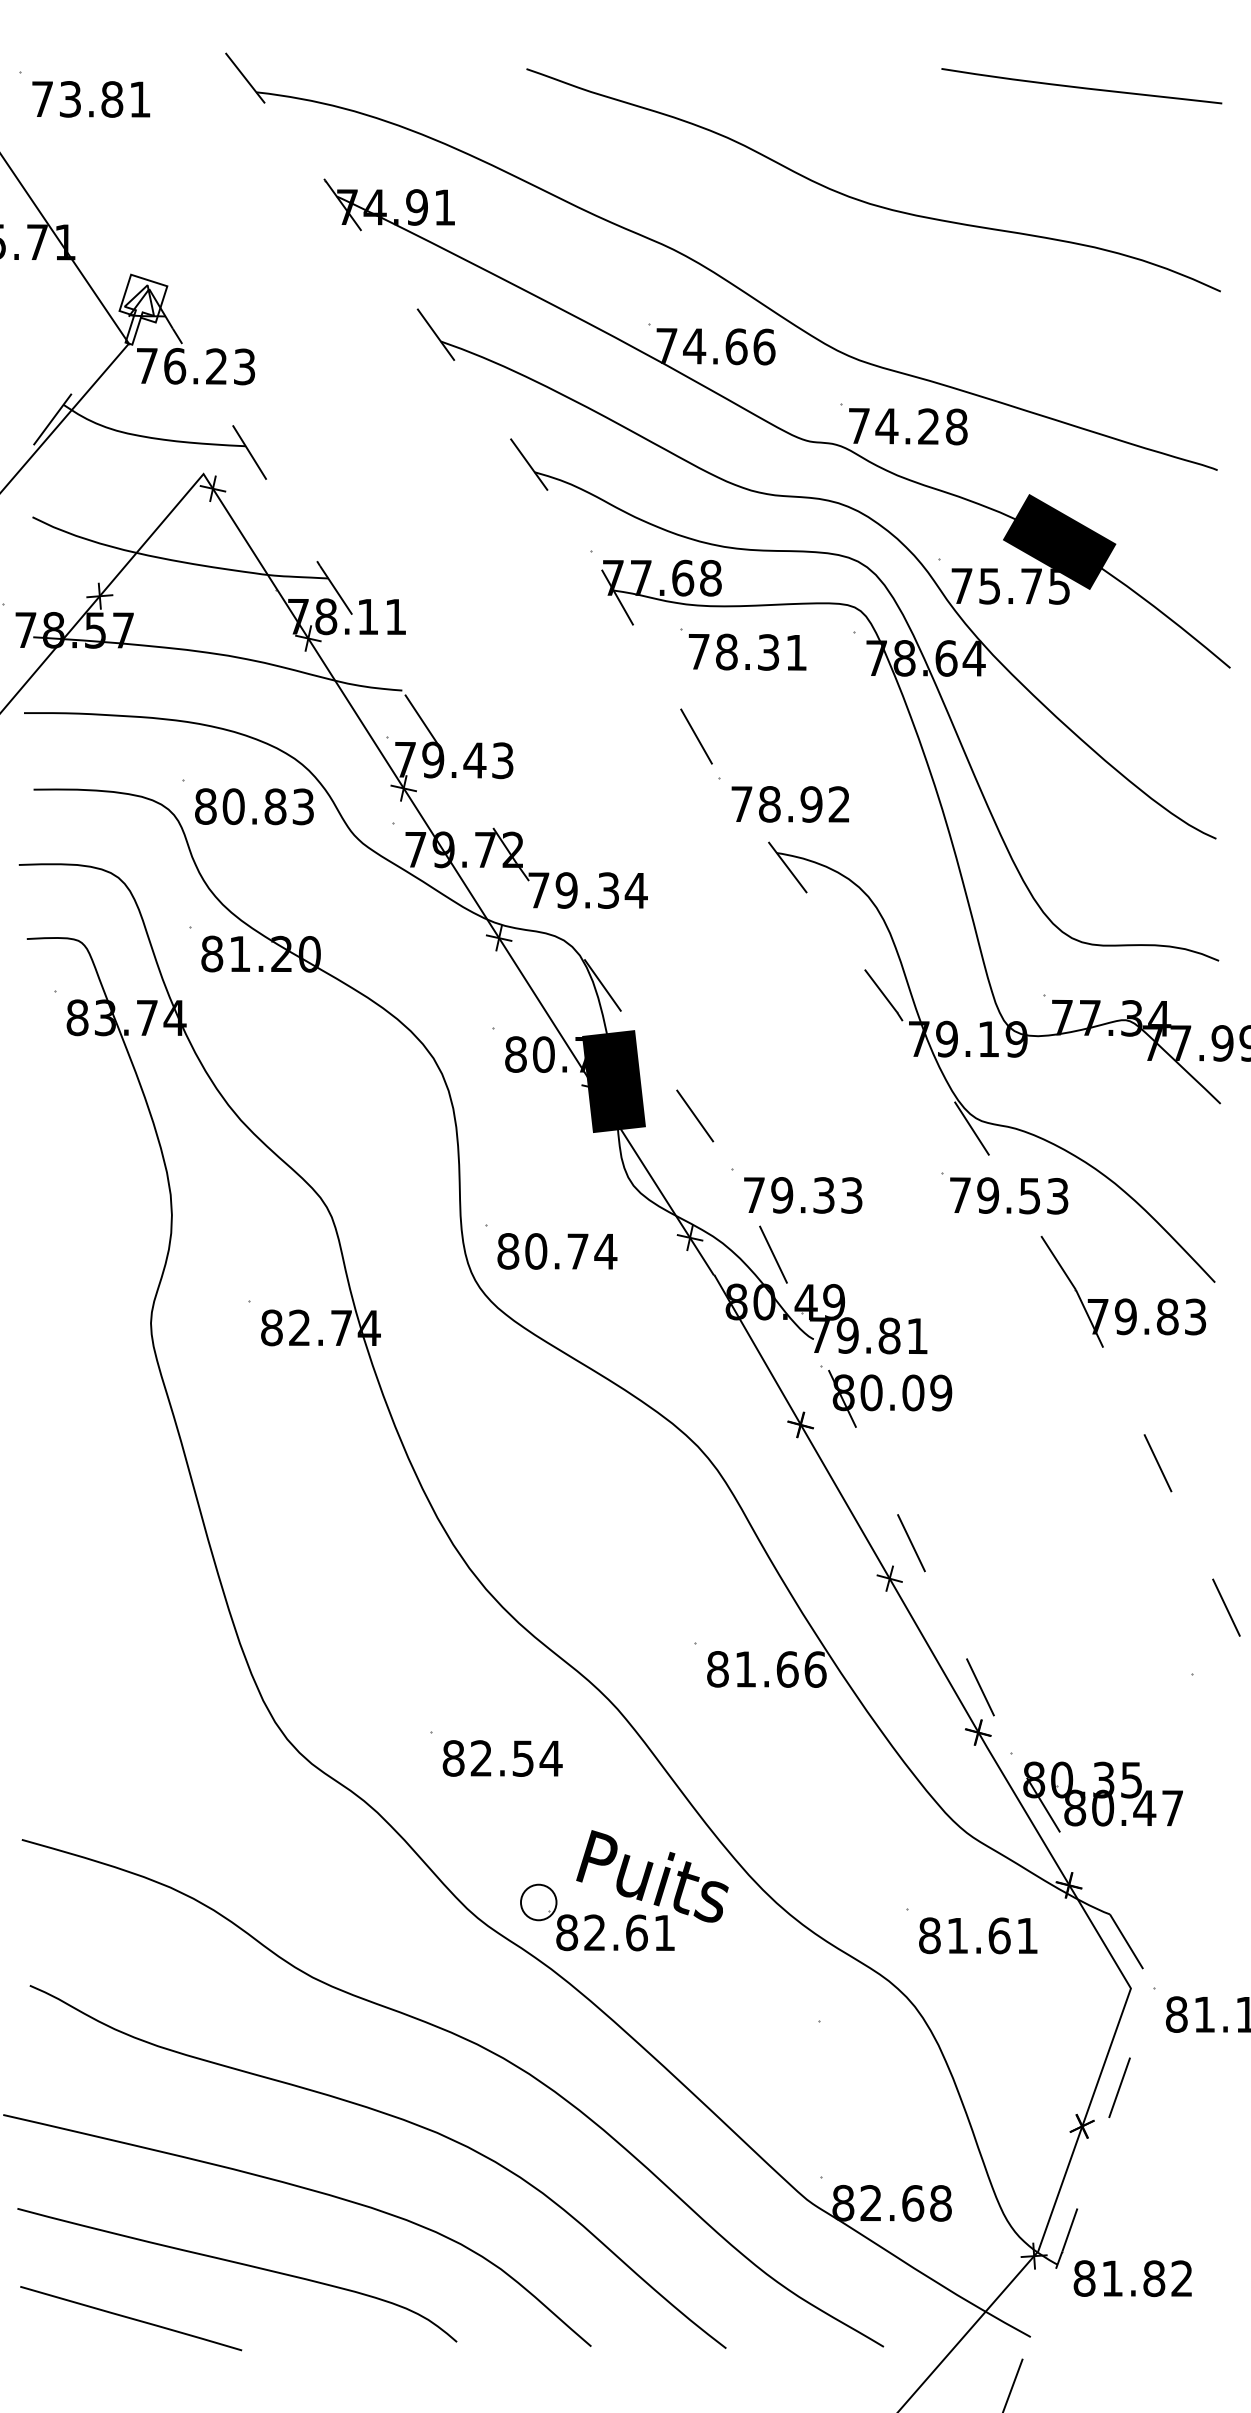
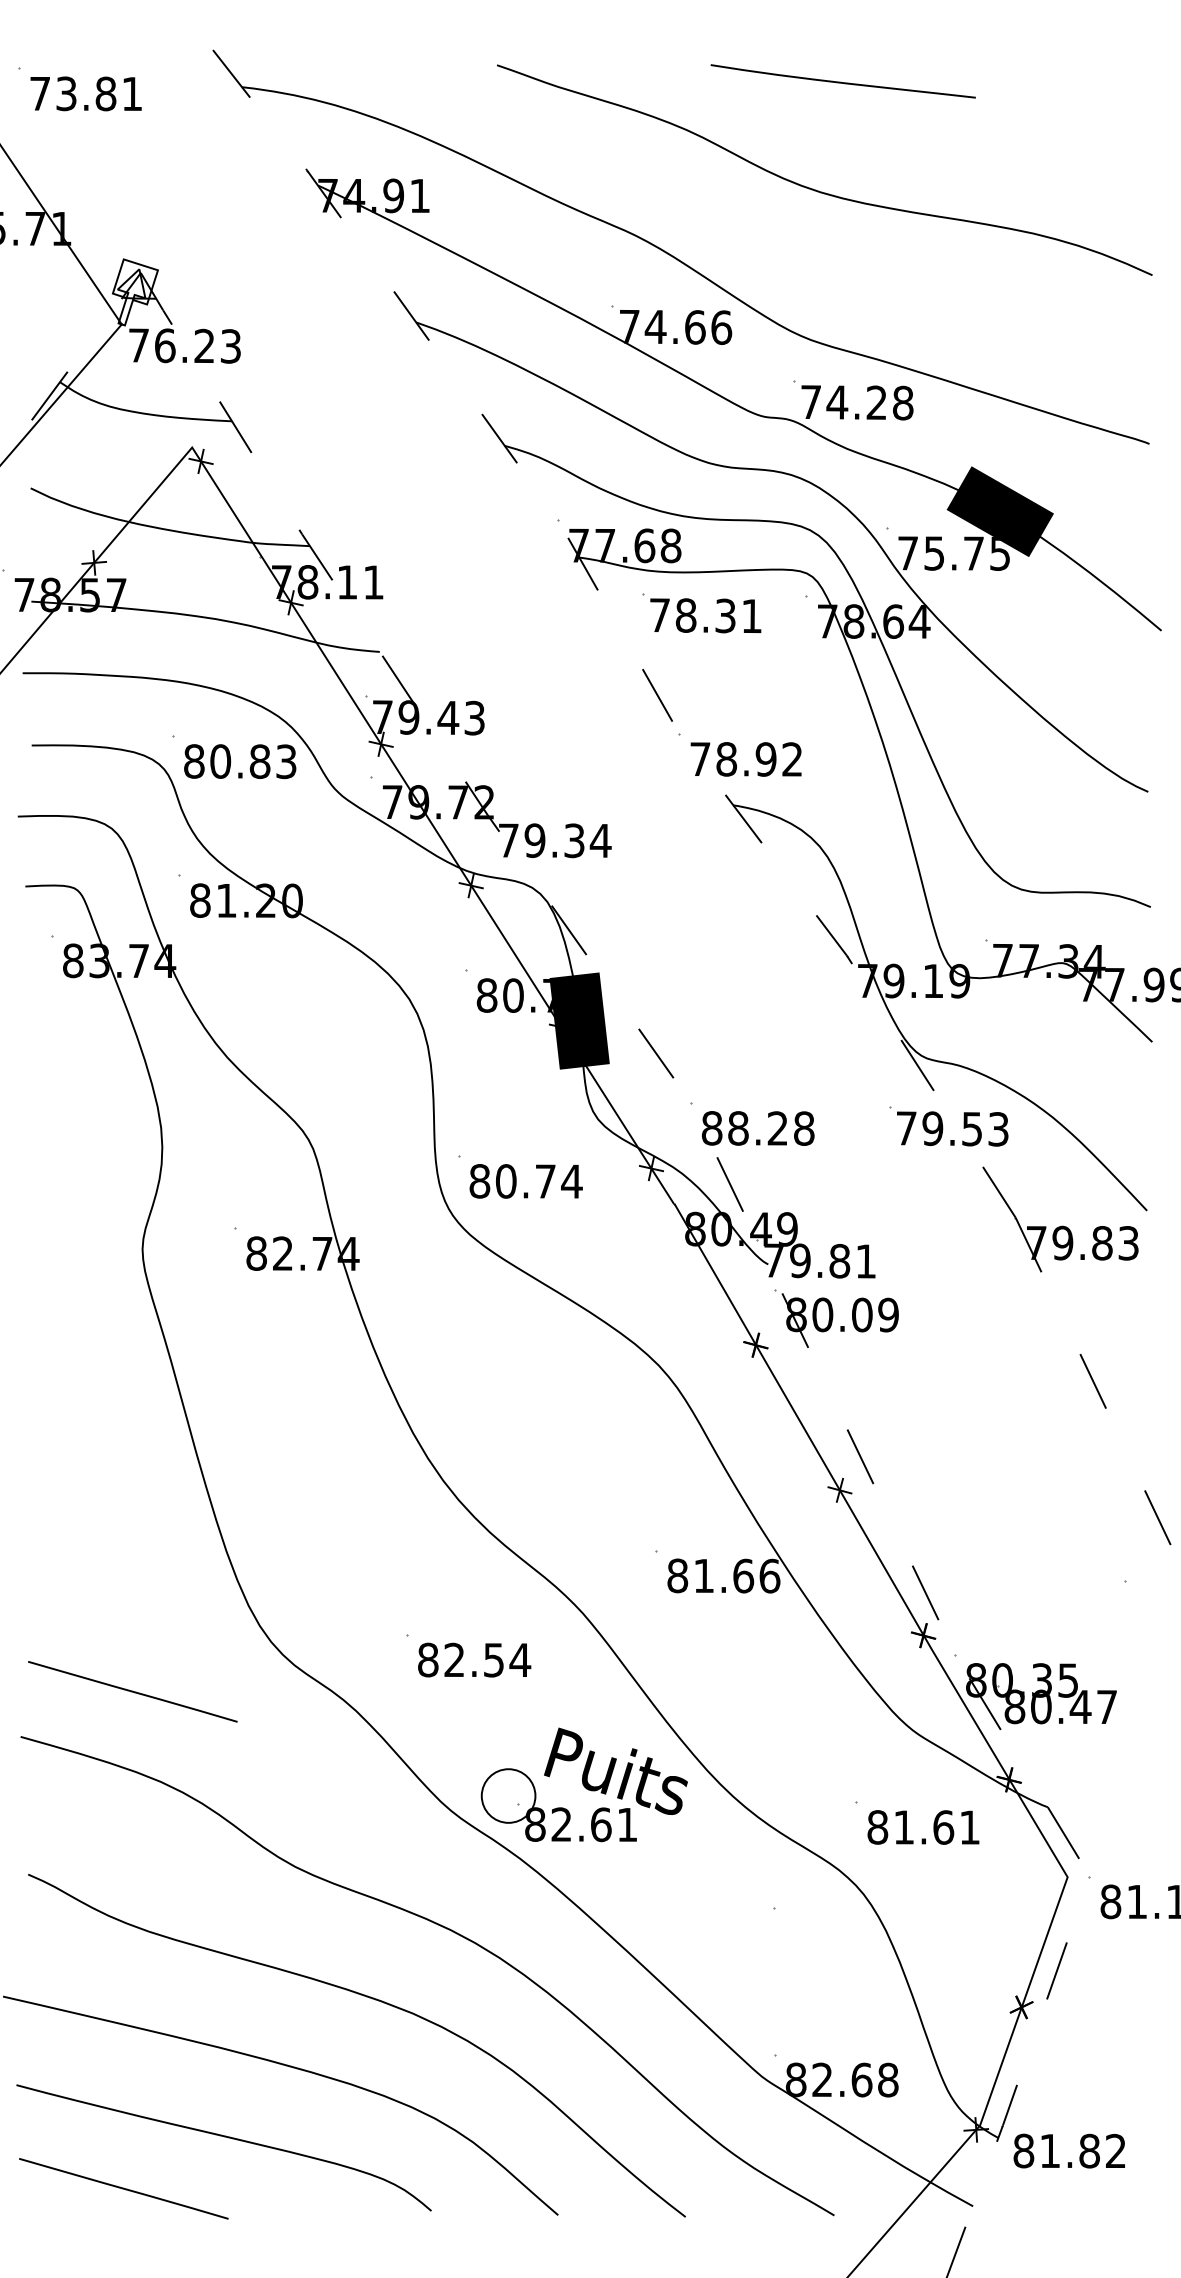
curve: (1079, 86) -> (841, 81), moved
text: (802, 1195) -> (757, 1128), 79.33 -> 88.28
line: (140, 1791) -> (132, 1691), added
circle: (538, 1901) -> (508, 1795), size x1.6

